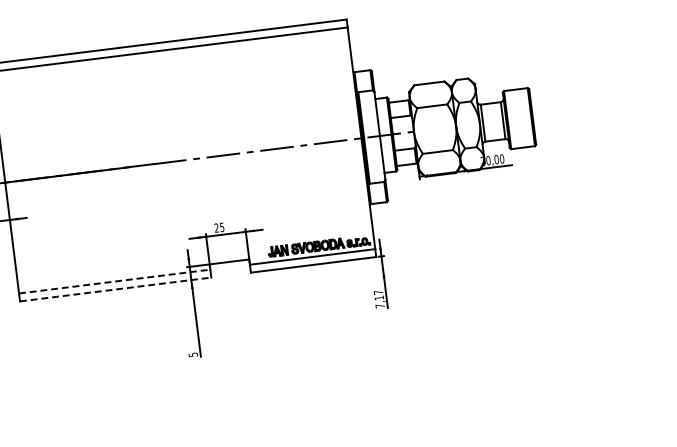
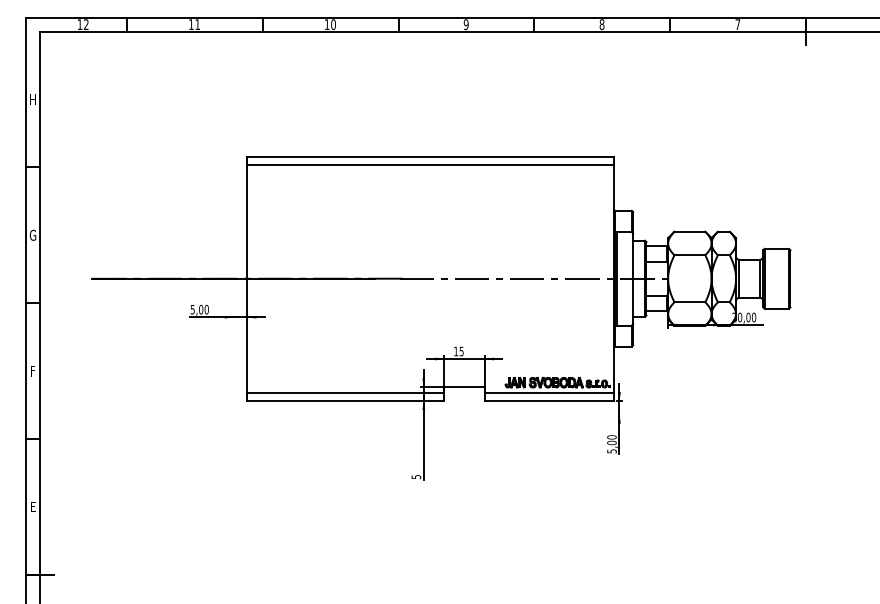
text: (216, 228) -> (455, 351), 25 -> 15
line: (115, 281) -> (346, 392), dashed -> solid
line: (116, 289) -> (346, 401), dashed -> solid
text: (378, 299) -> (611, 444), 7,17 -> 5,00

